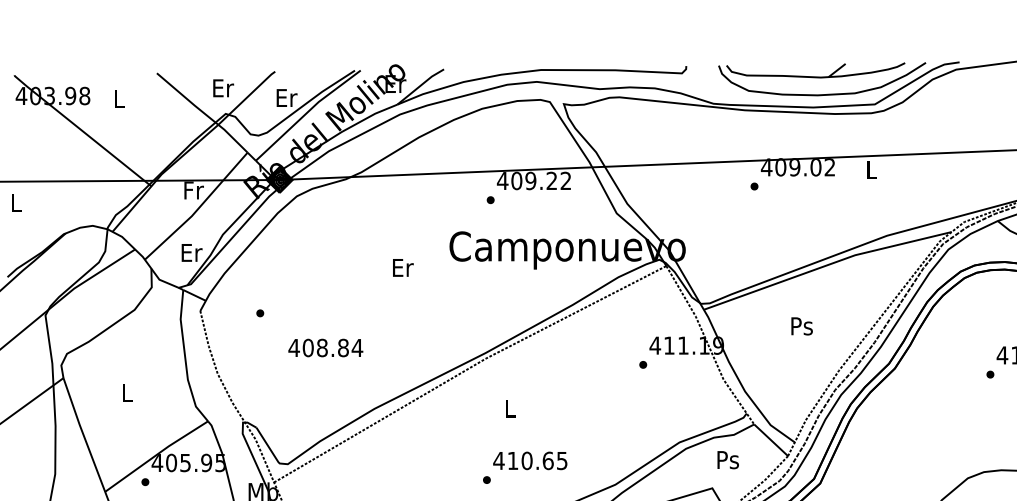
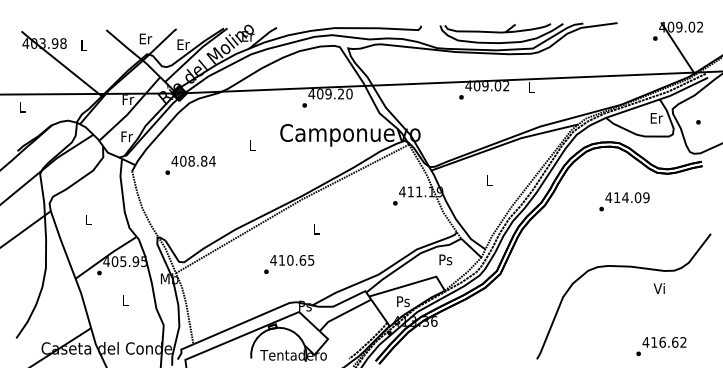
text: (566, 180) -> (349, 93), 409.22 -> 409.20
text: (192, 252) -> (127, 136), Er -> Fr
text: (402, 267) -> (252, 145), Er -> L
text: (801, 326) -> (489, 180), Ps -> L
text: (325, 346) -> (193, 160), moved
text: (525, 467) -> (289, 264), moved

